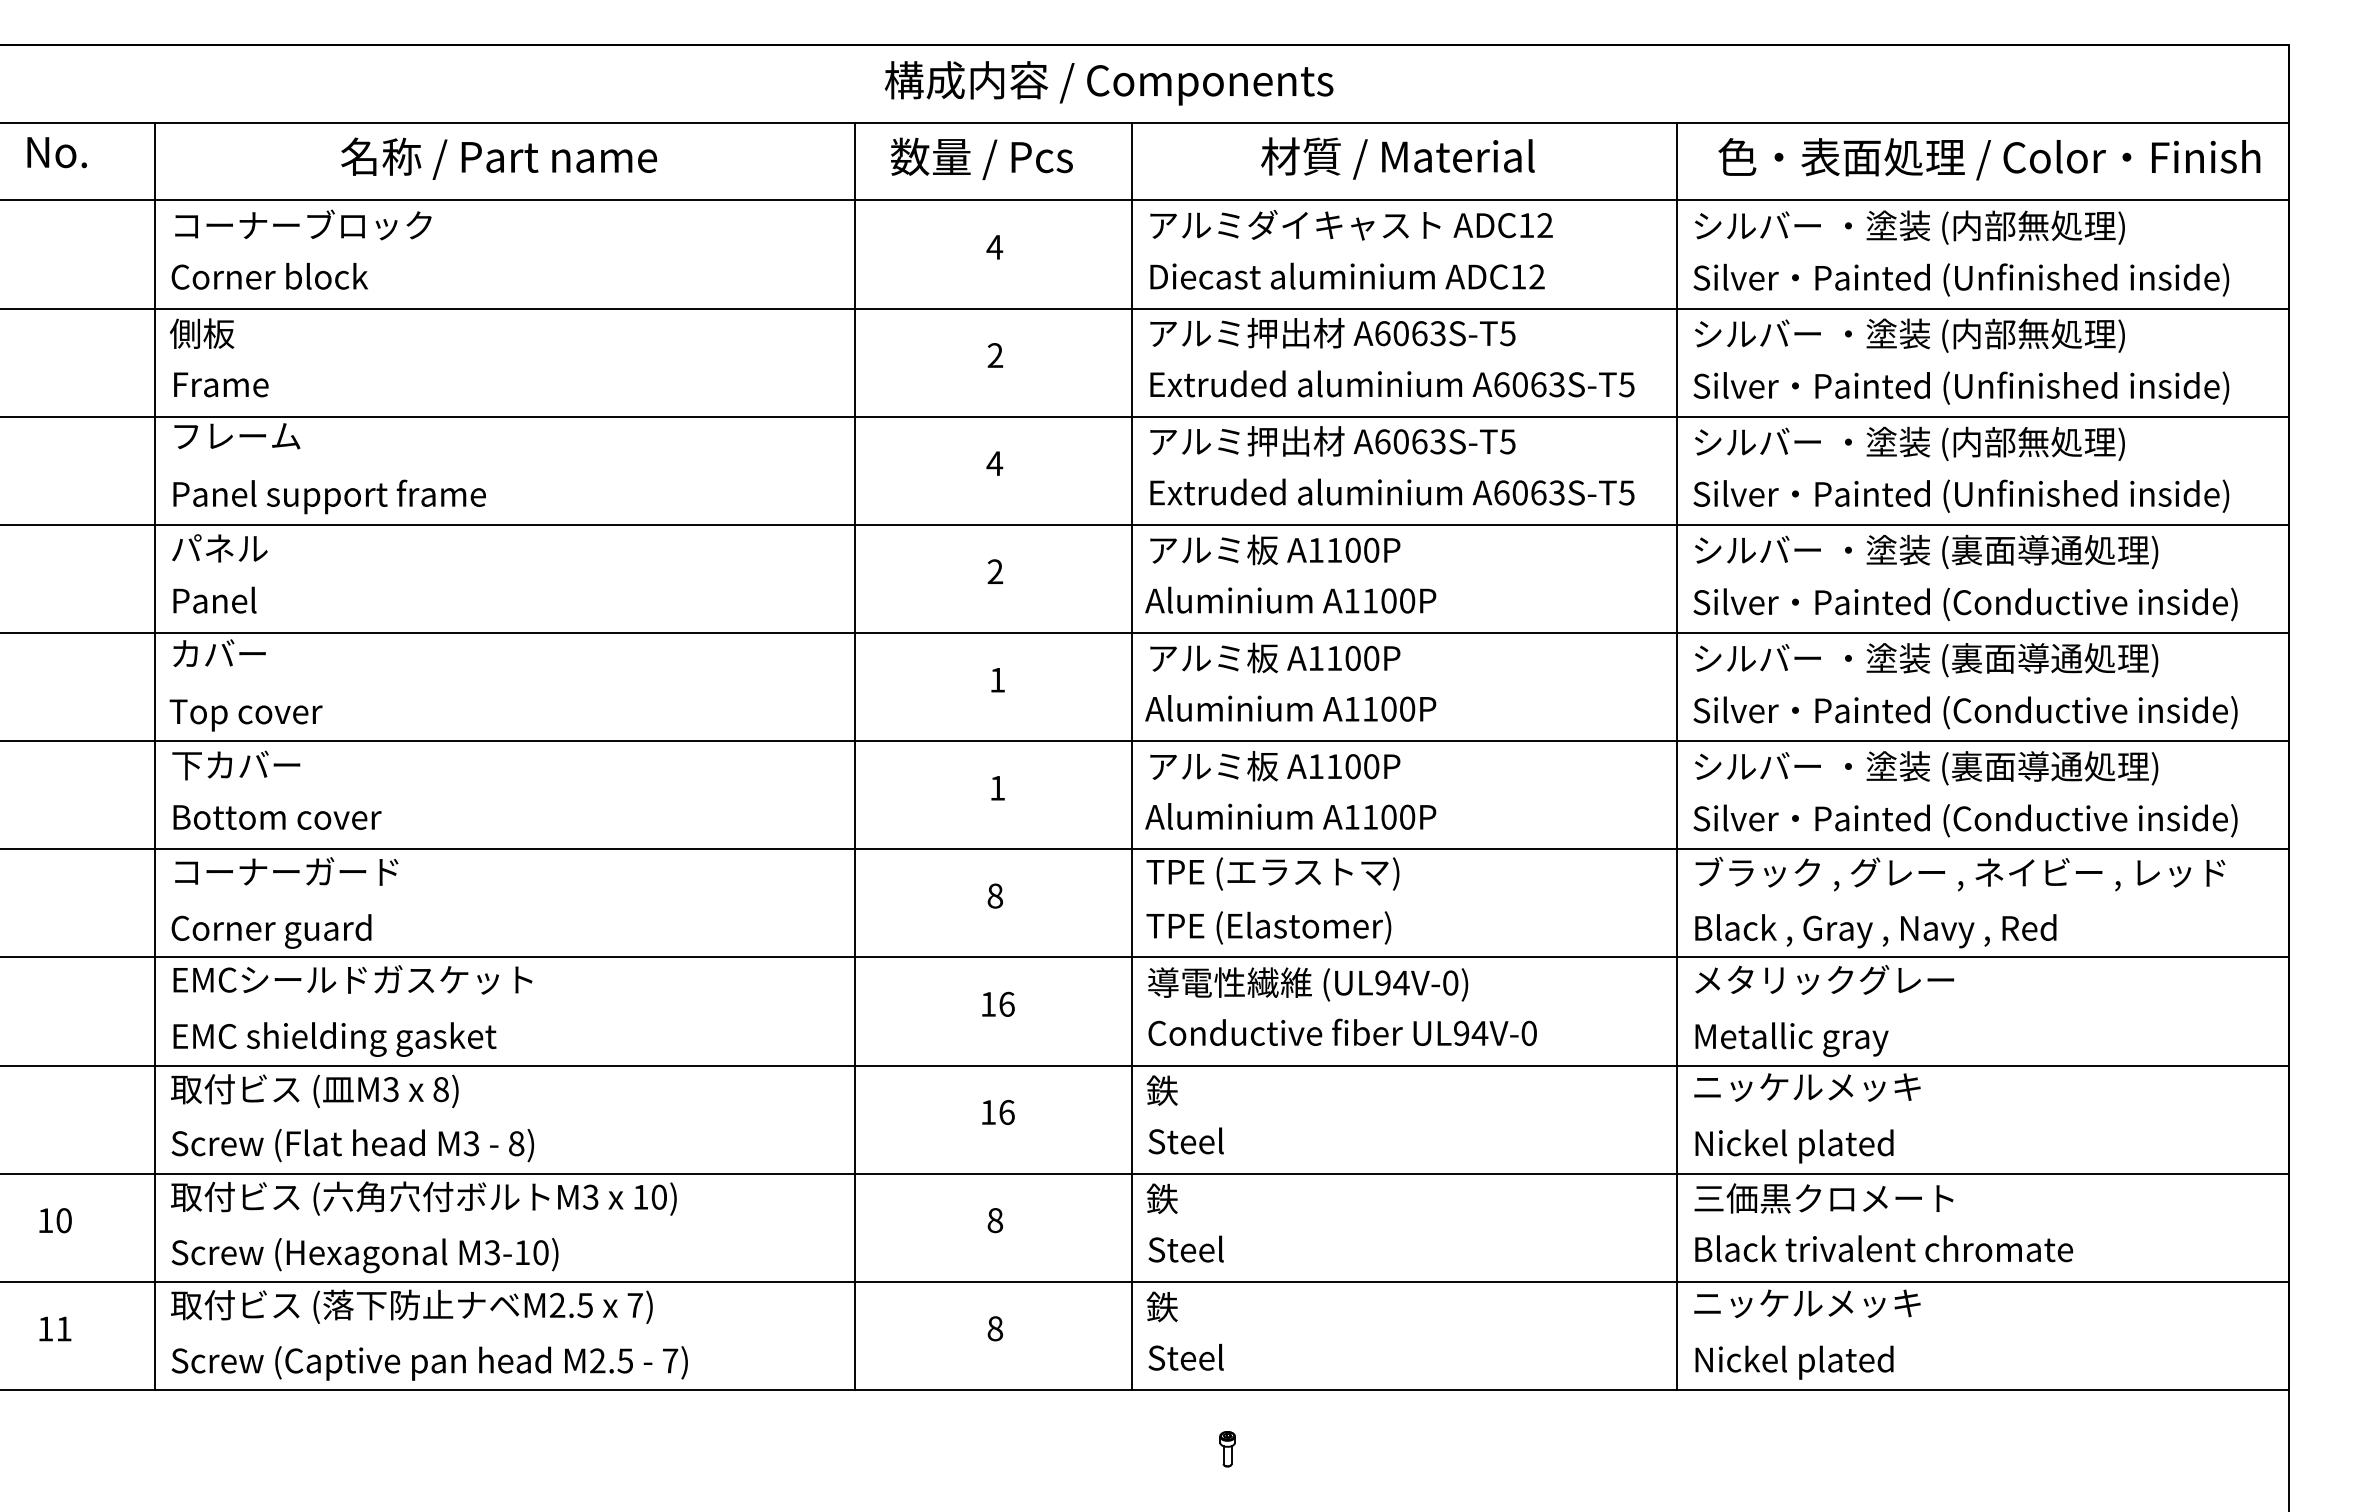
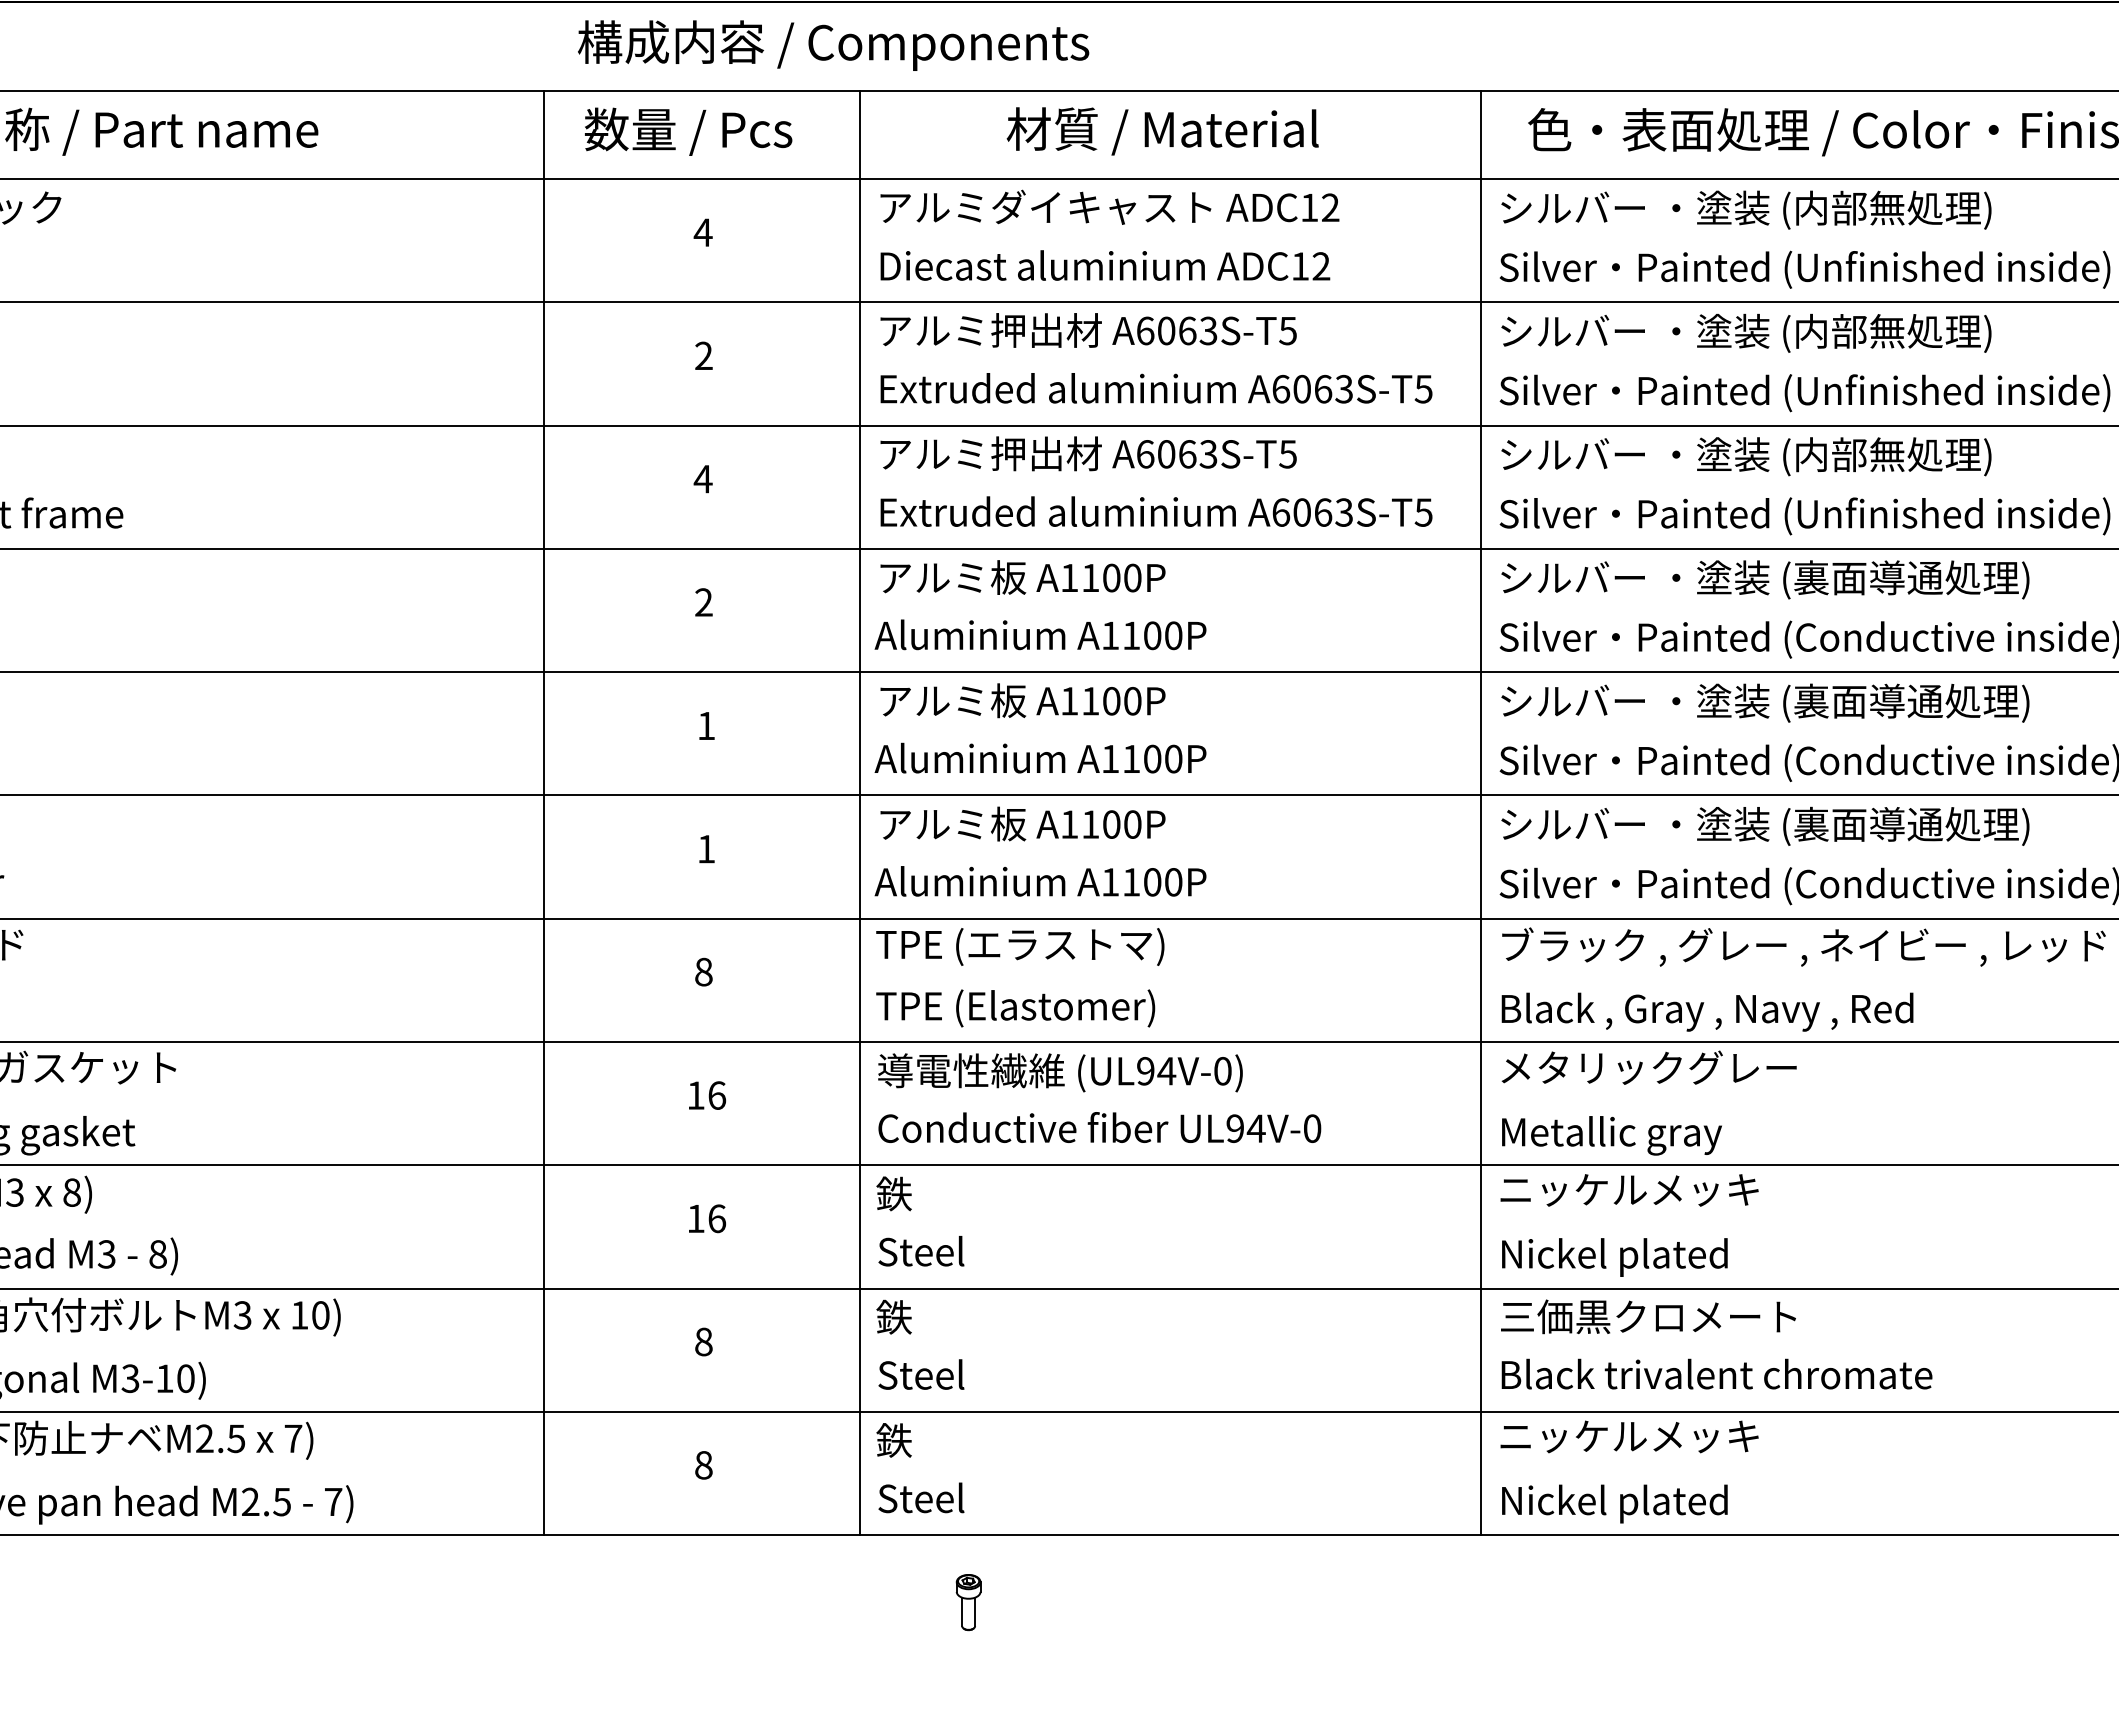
part: (1227, 1449) -> (968, 1602), size x1.4

